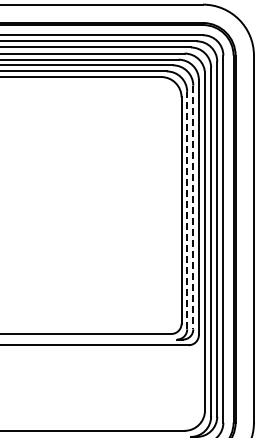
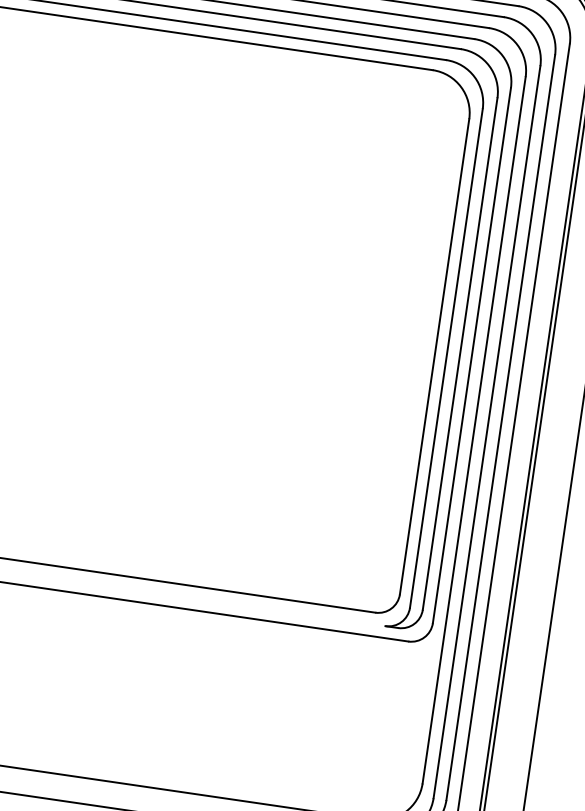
line: (193, 207) -> (460, 353), dashed -> solid
line: (187, 210) -> (447, 358), dashed -> solid

